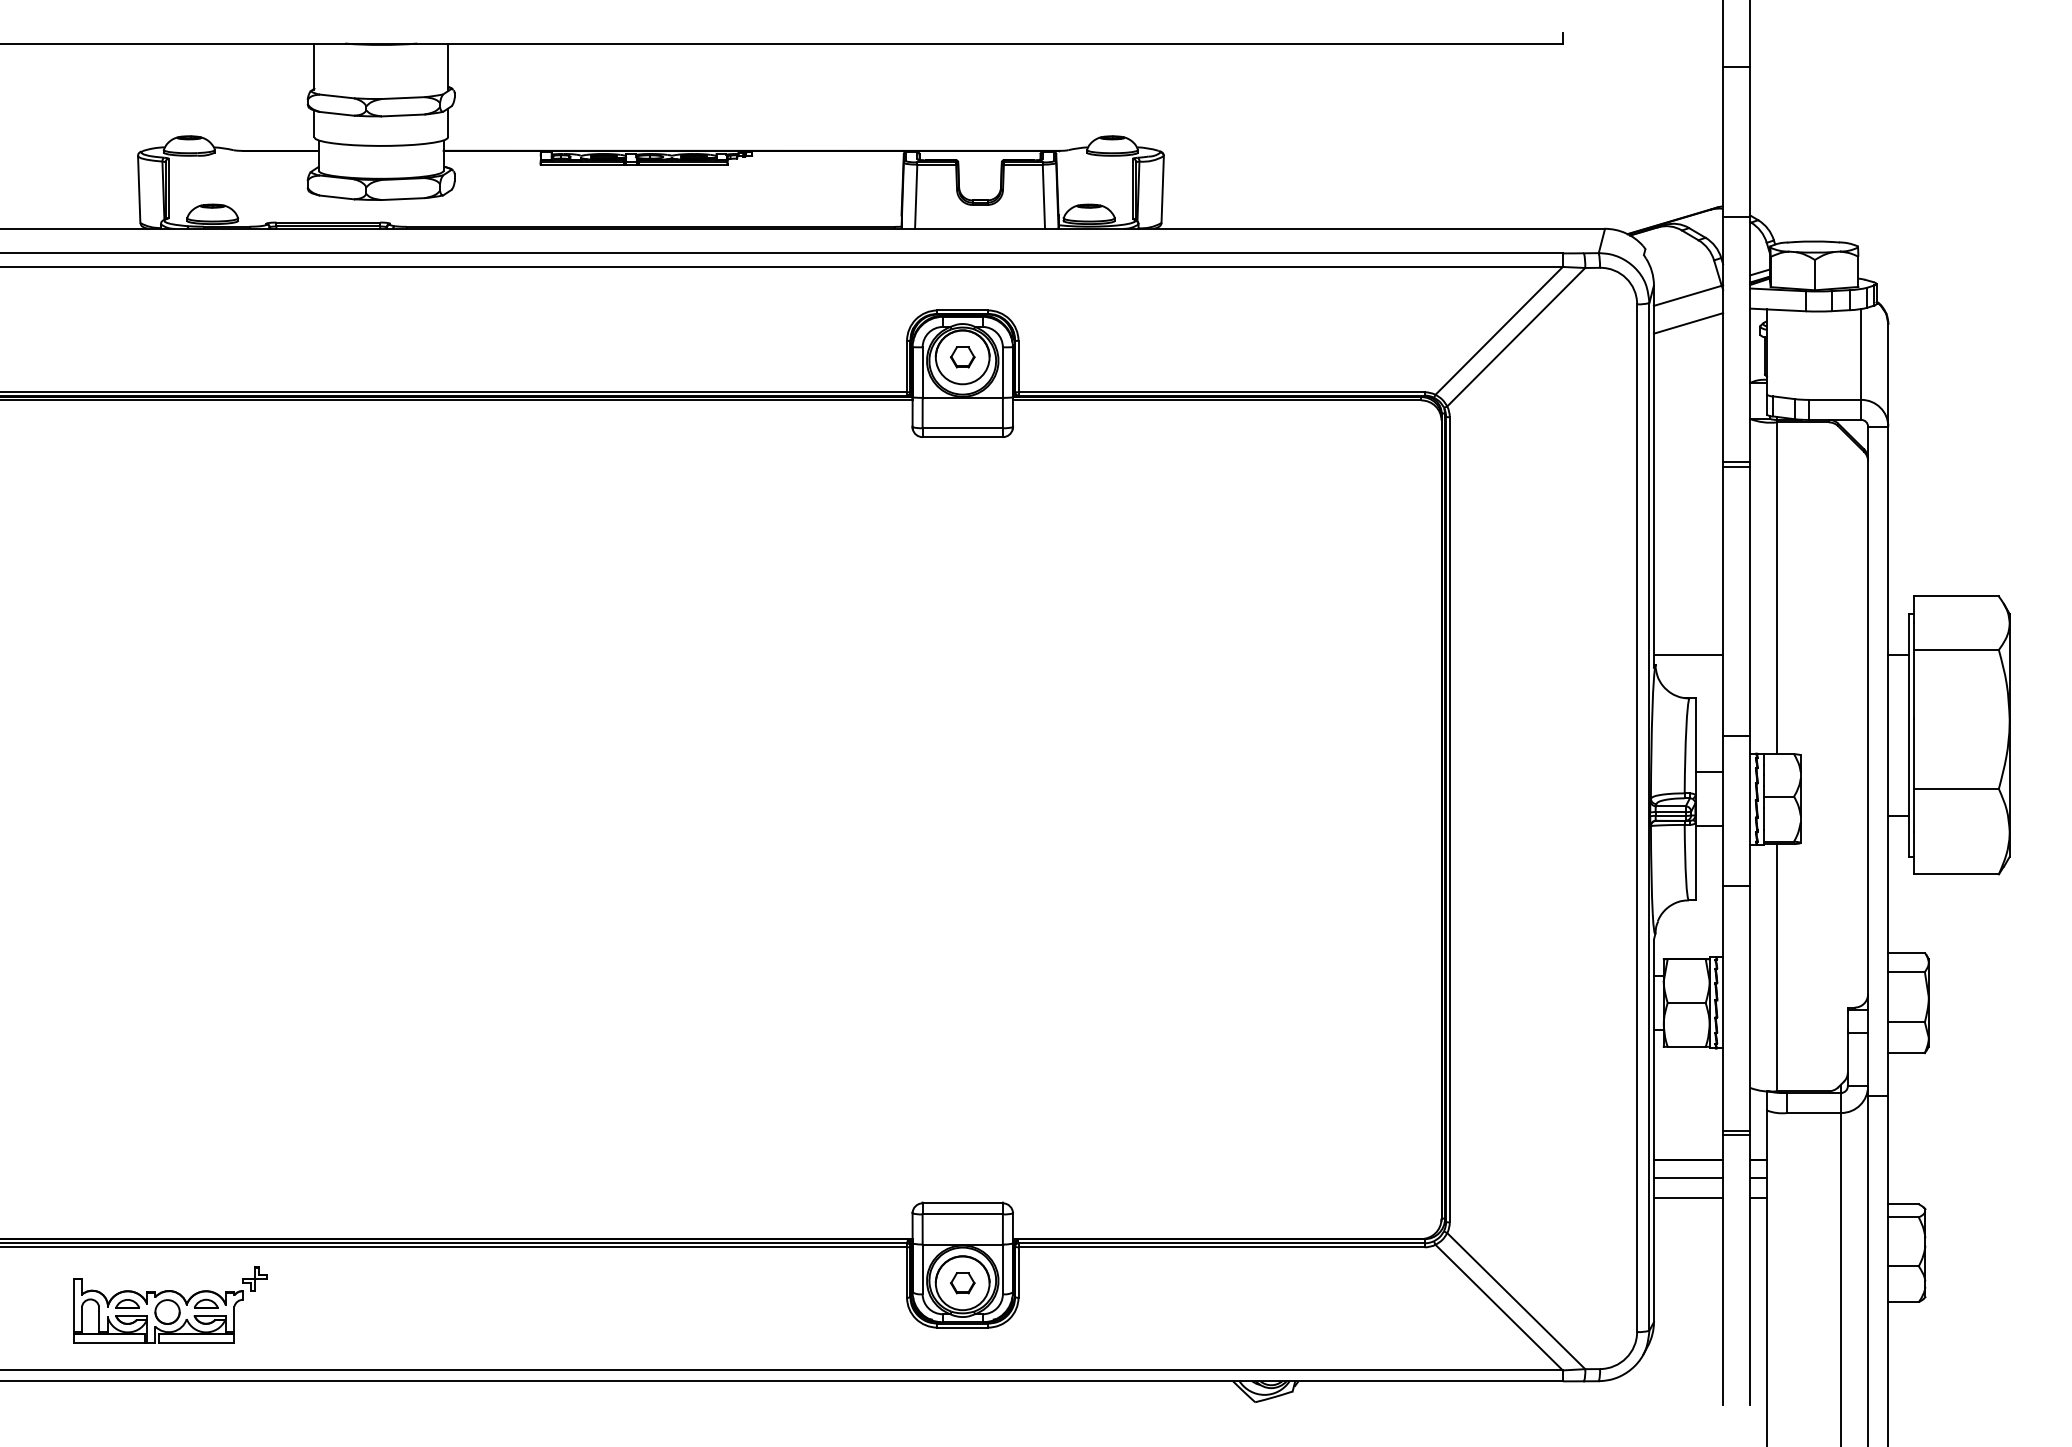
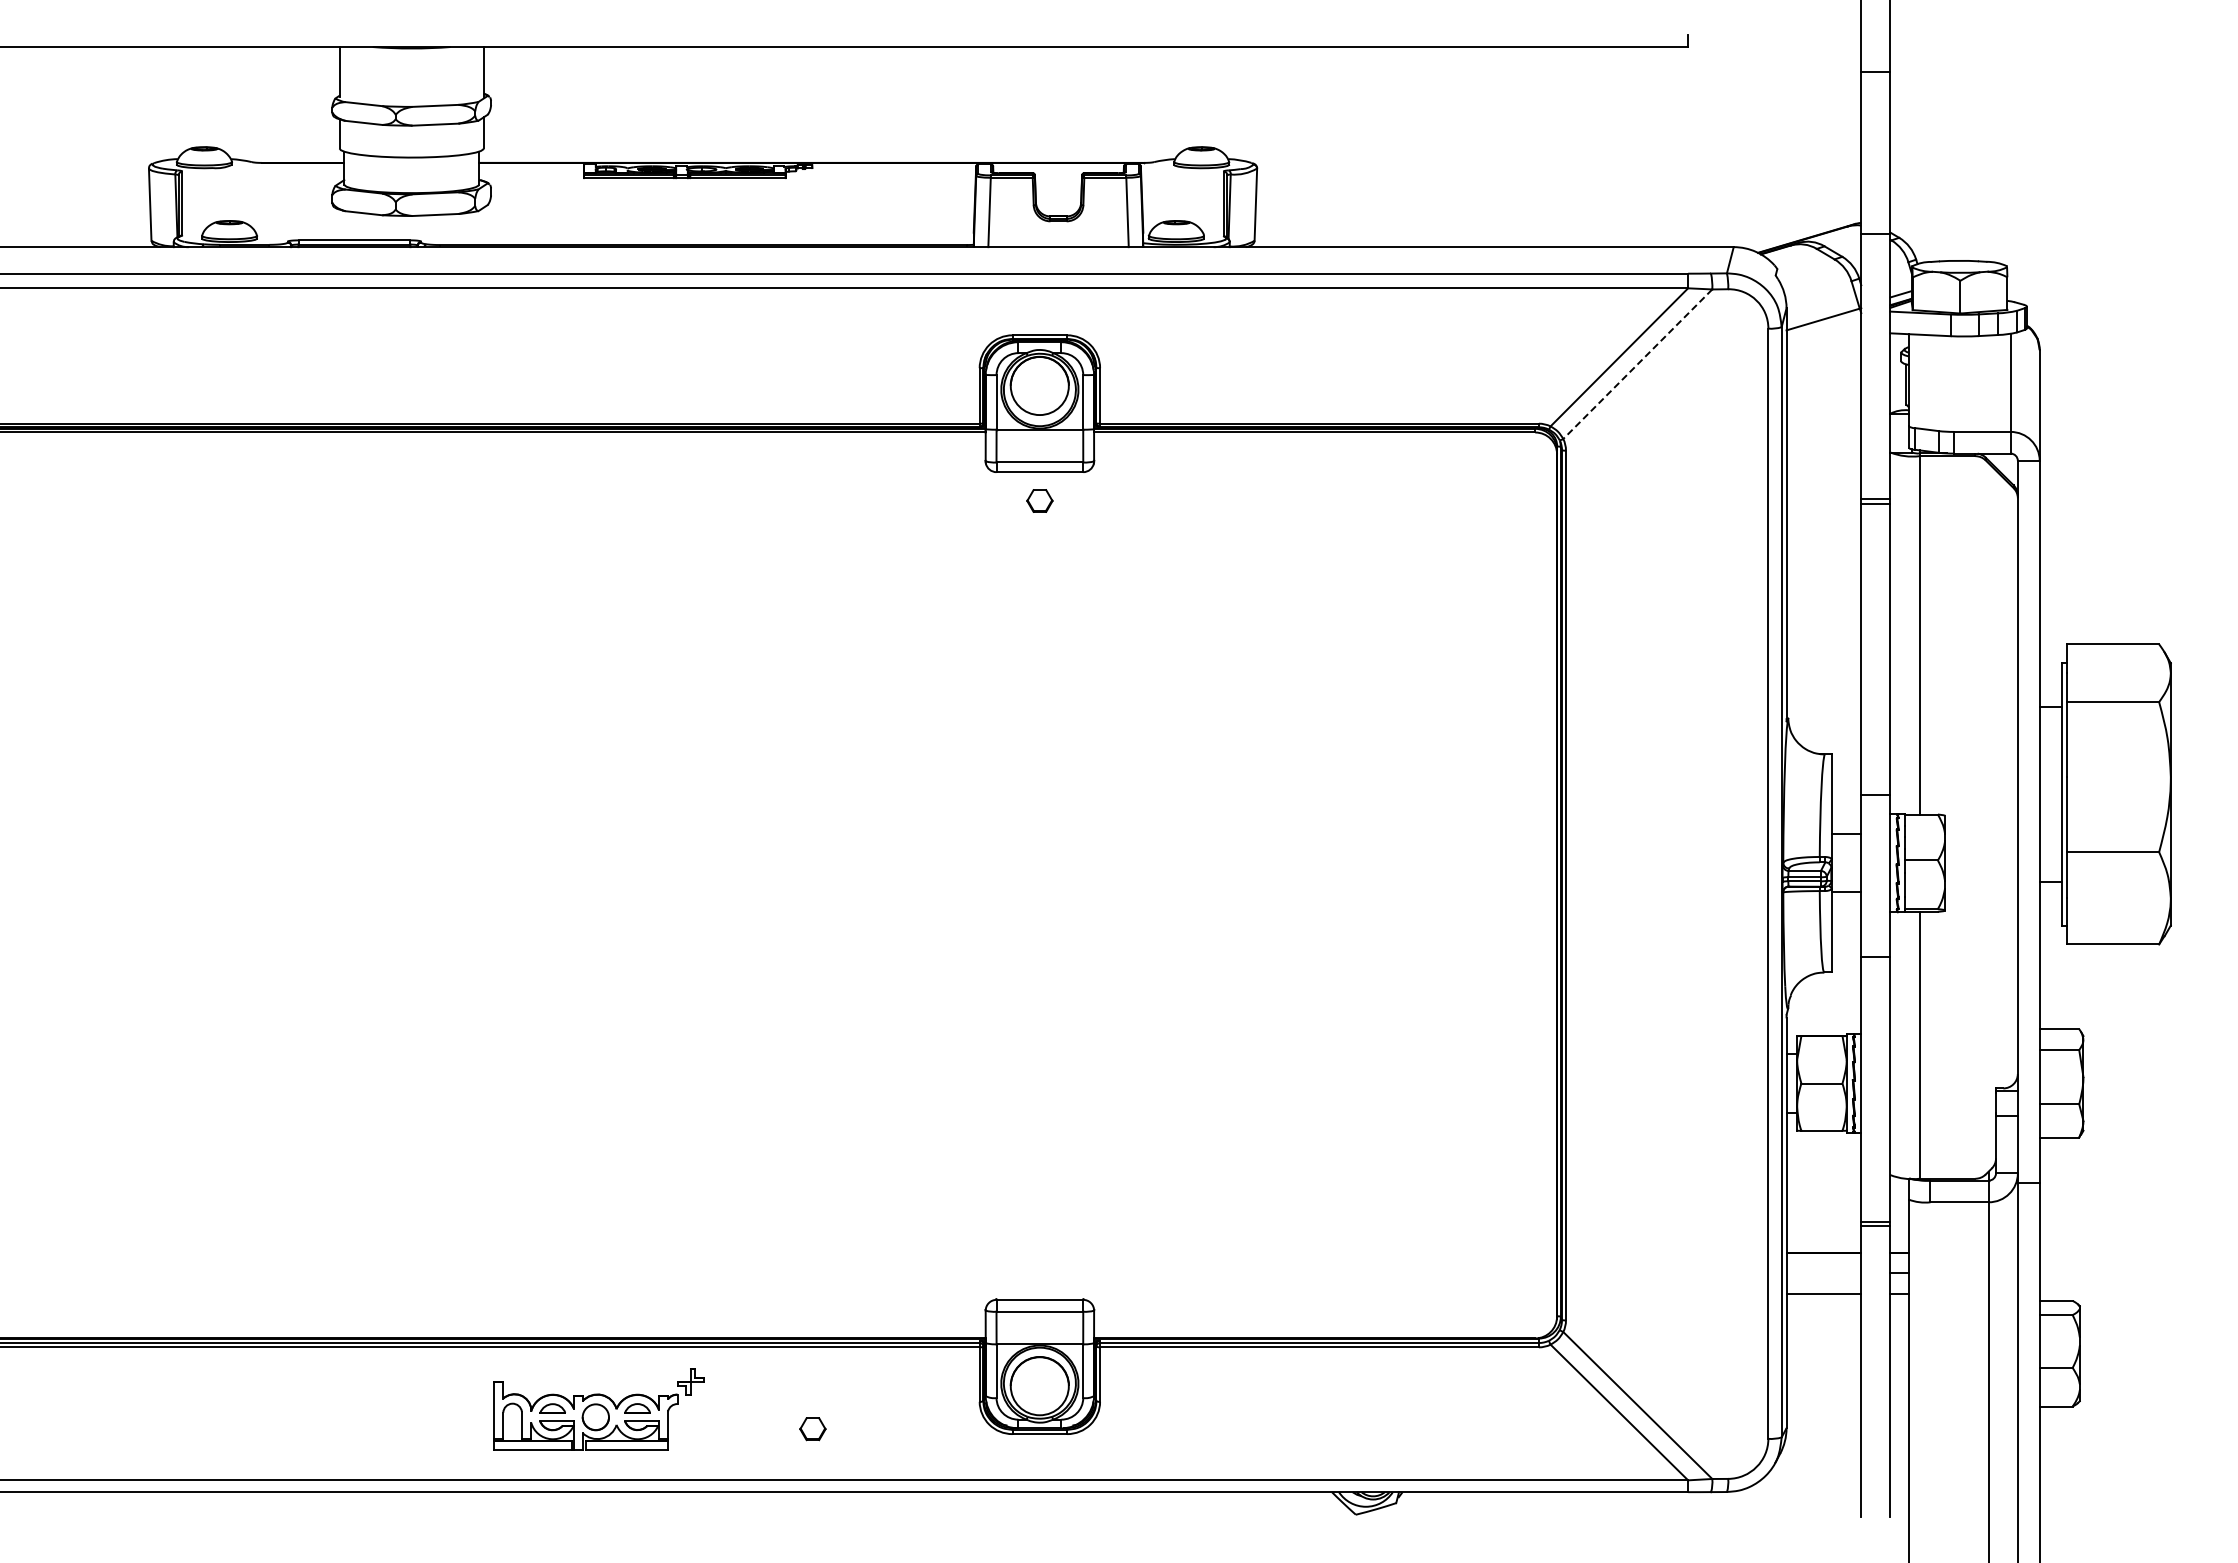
line: (1688, 323) -> (1823, 349), removed
line: (1515, 337) -> (1637, 364), solid -> dashed
part: (962, 356) -> (1039, 500), moved
line: (1688, 654) -> (1823, 706), removed
line: (1688, 1178) -> (1823, 1272), removed
part: (962, 1283) -> (812, 1429), moved
part: (170, 1304) -> (598, 1409), moved

